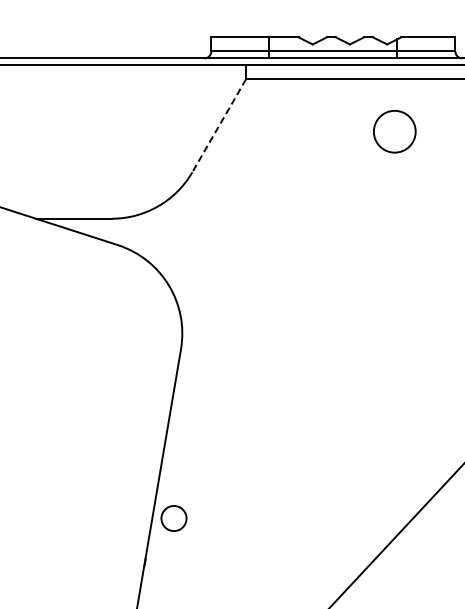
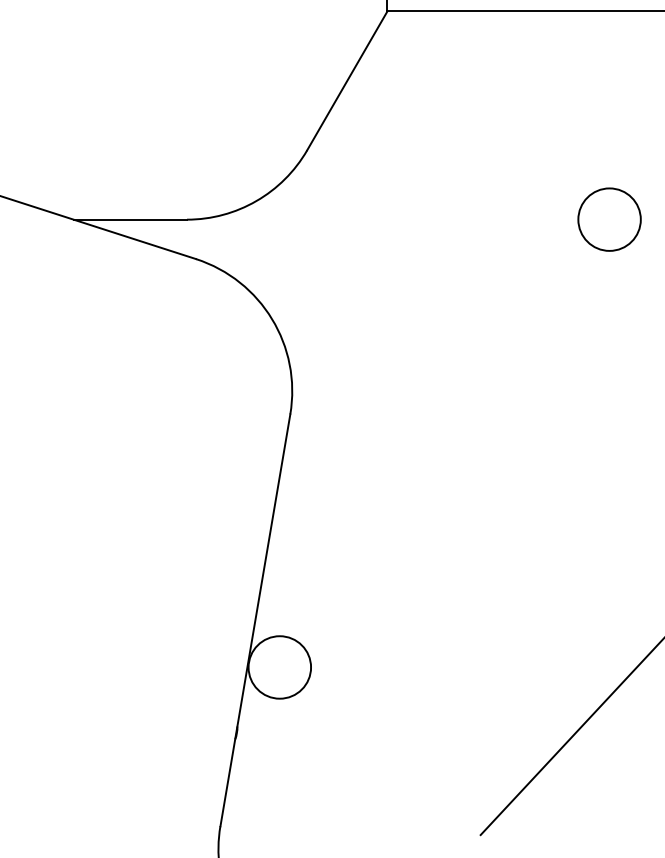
line: (219, 125) -> (347, 80), dashed -> solid
circle: (394, 131) -> (609, 219), moved
circle: (173, 518) -> (279, 667), size x1.67

